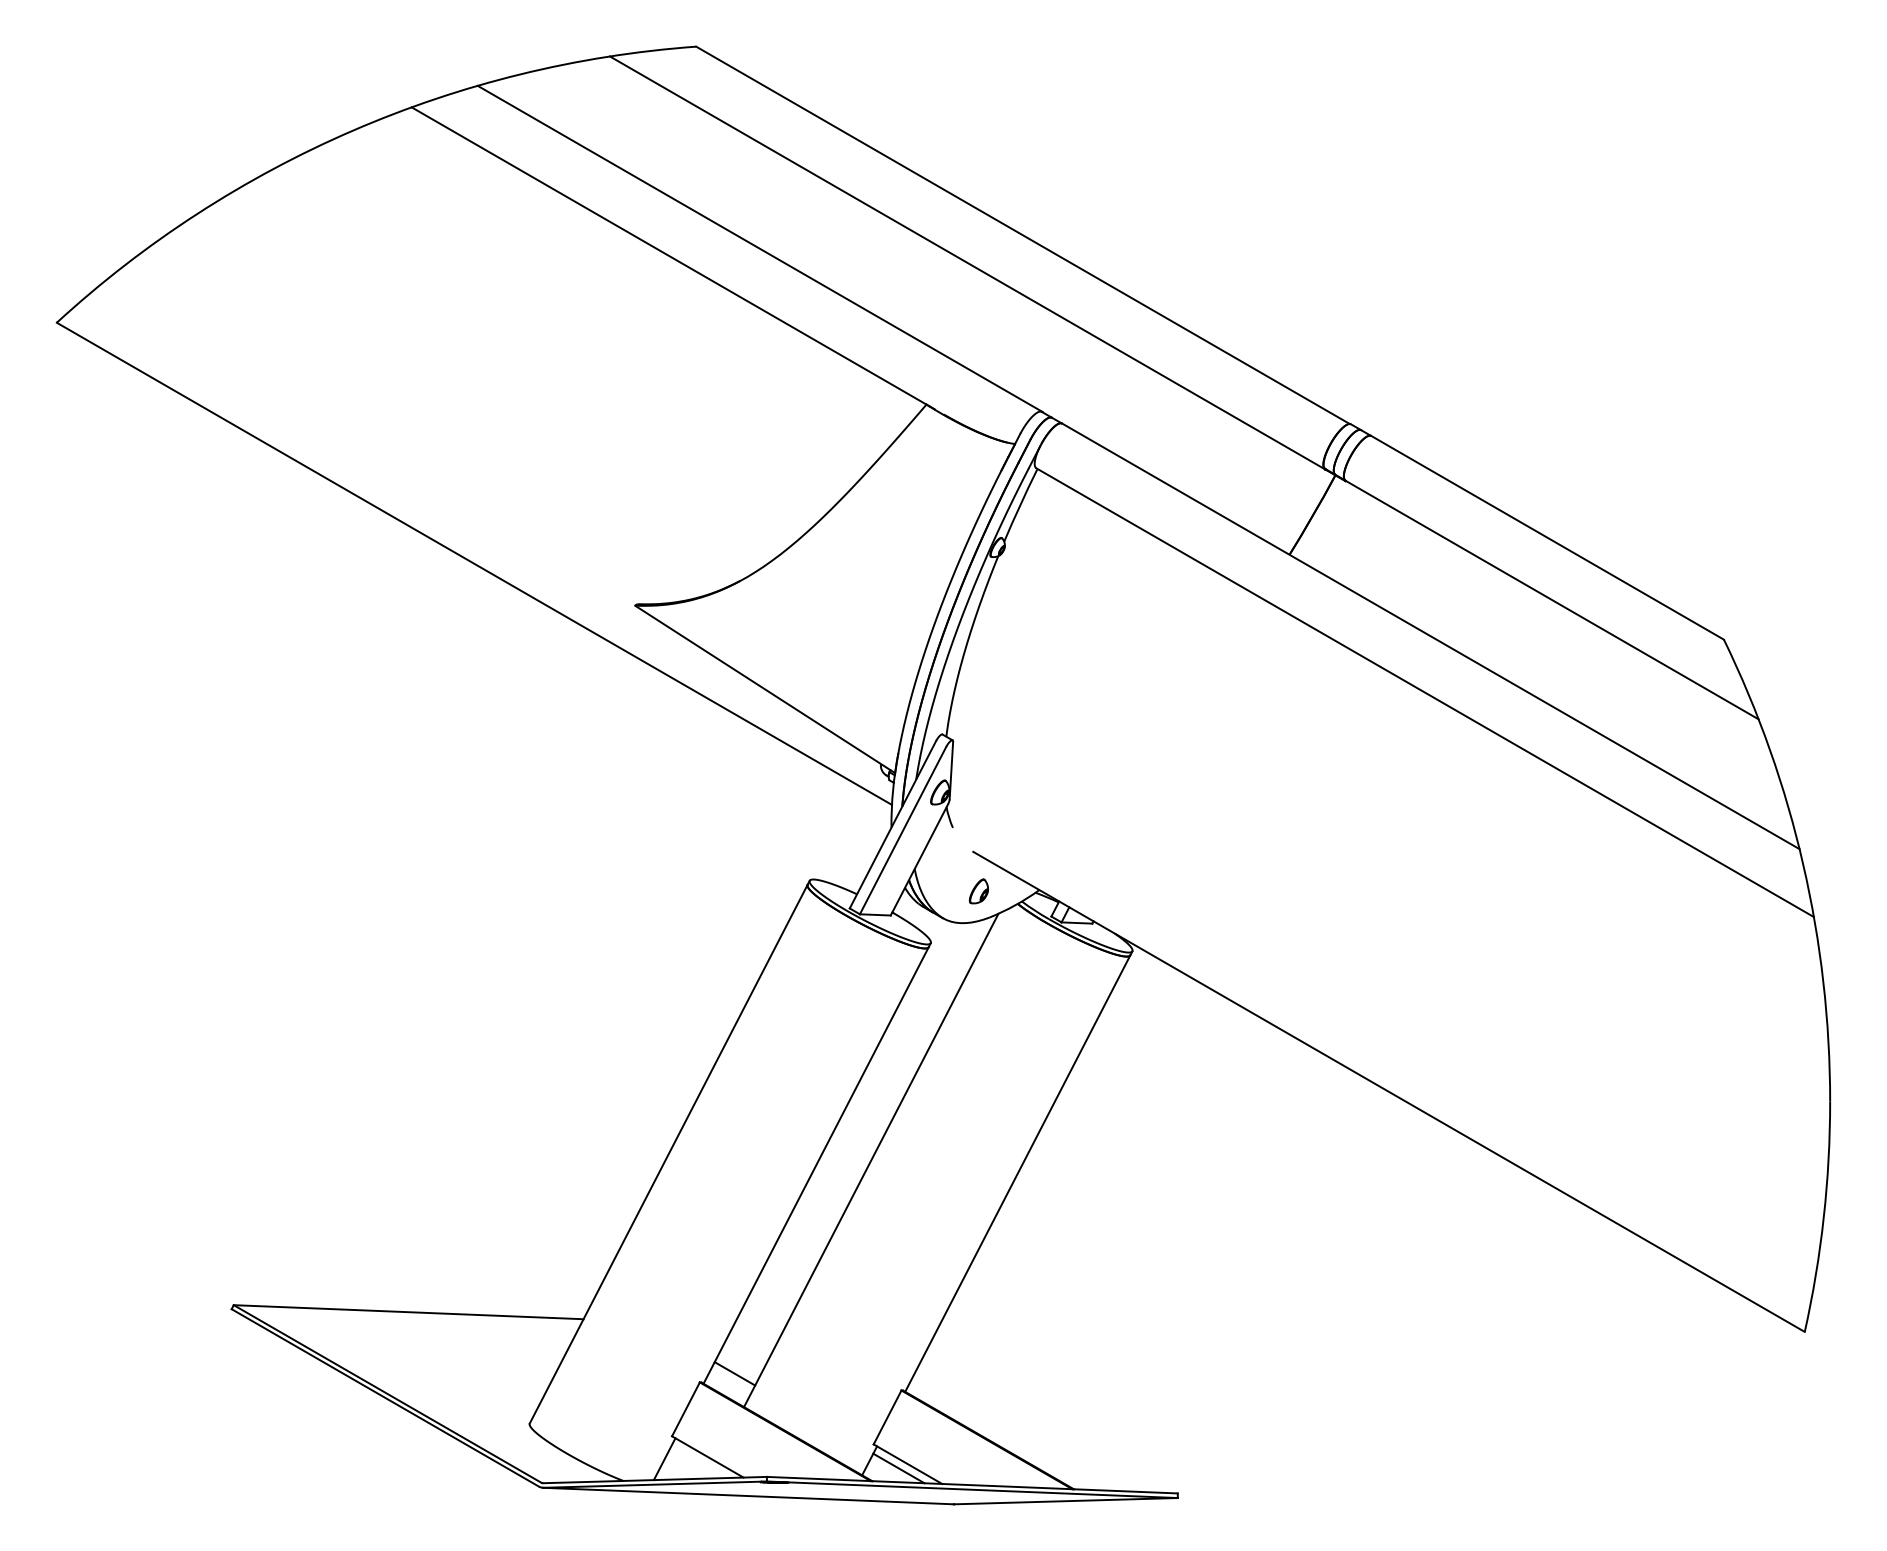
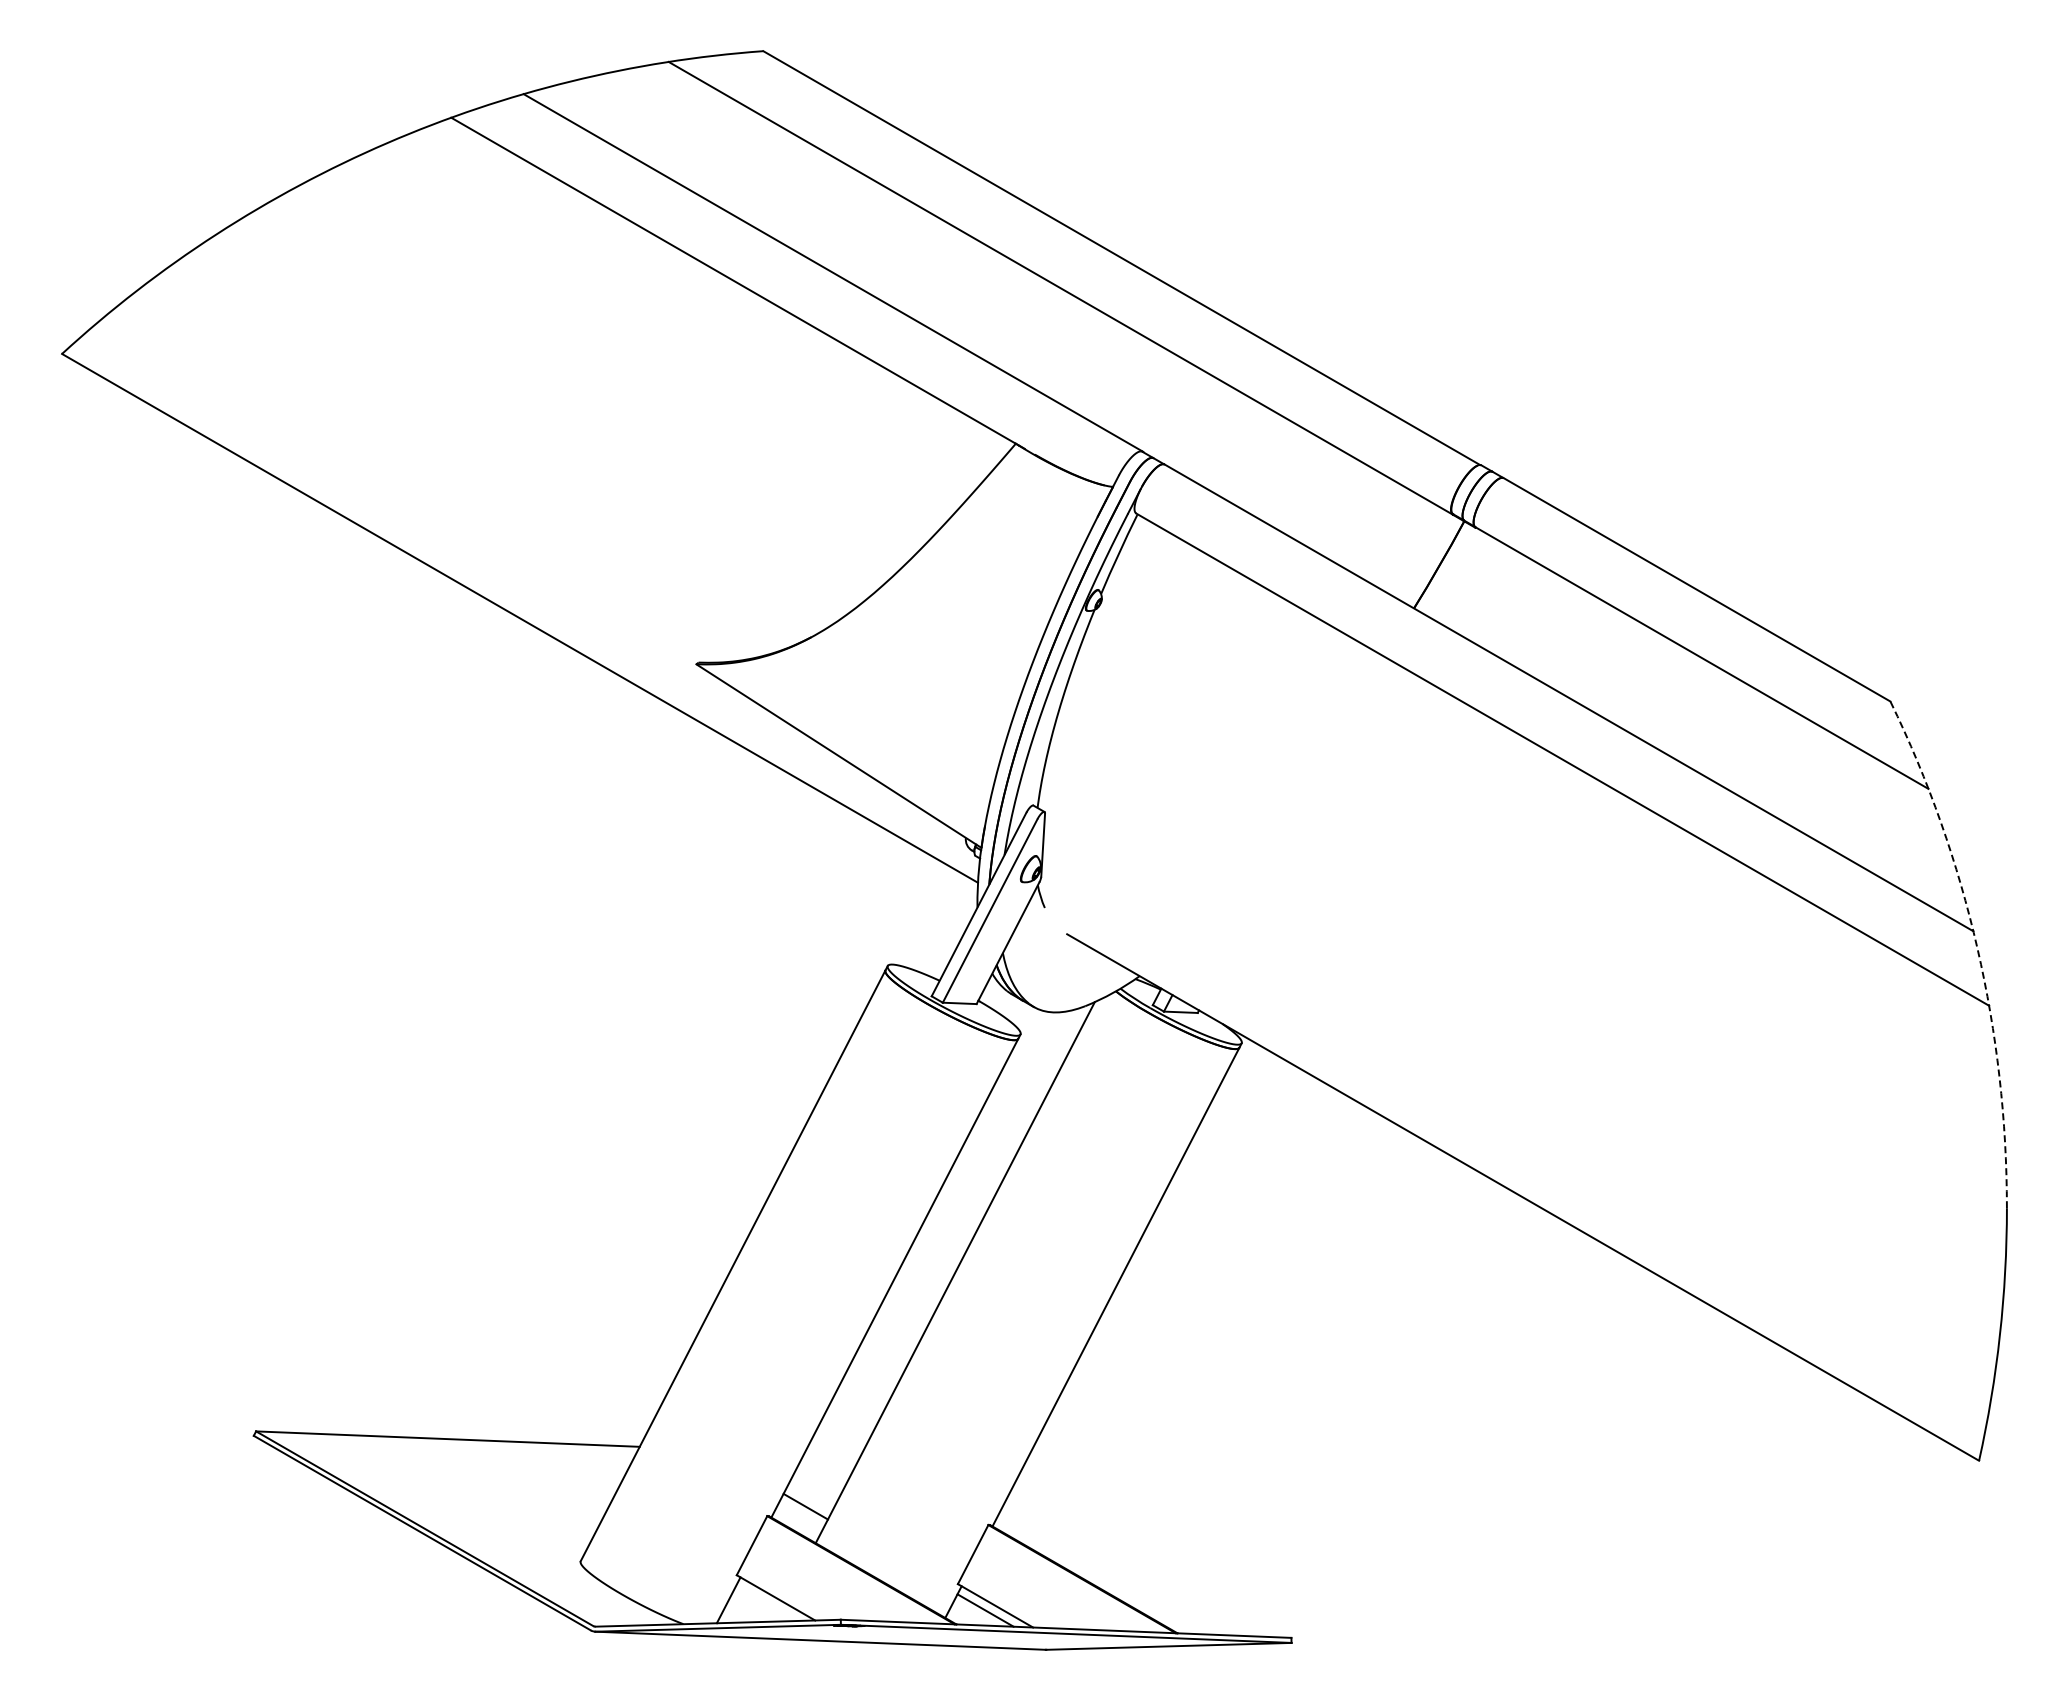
arc: (1803, 864) -> (1977, 948), solid -> dashed
part: (979, 891) -> (1073, 977), removed

